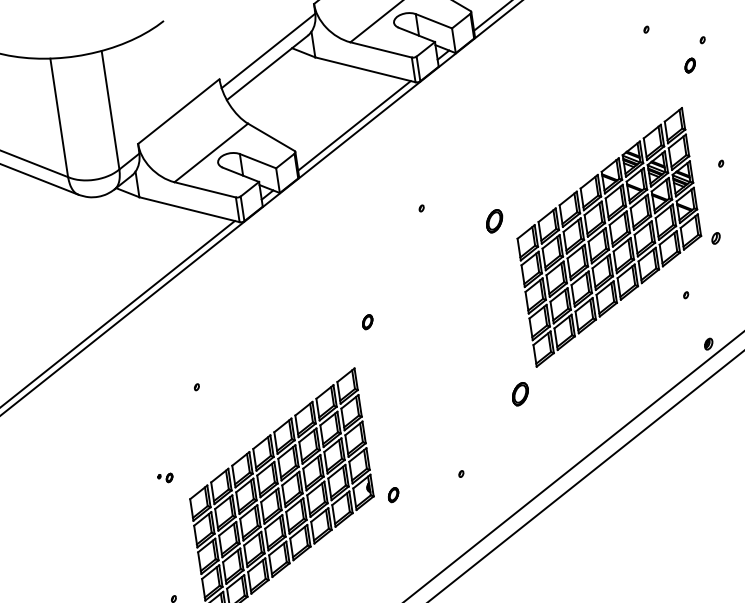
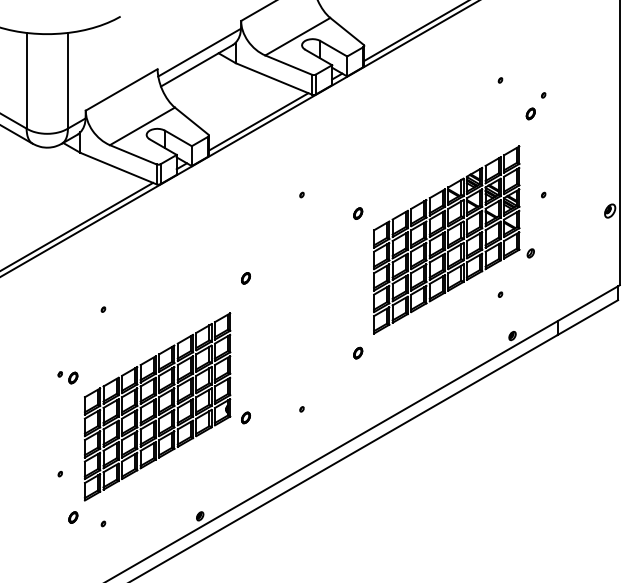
part: (495, 220) -> (358, 213), size x0.62
part: (520, 393) -> (358, 352), size x0.62
part: (164, 477) -> (67, 377), size x1.67

